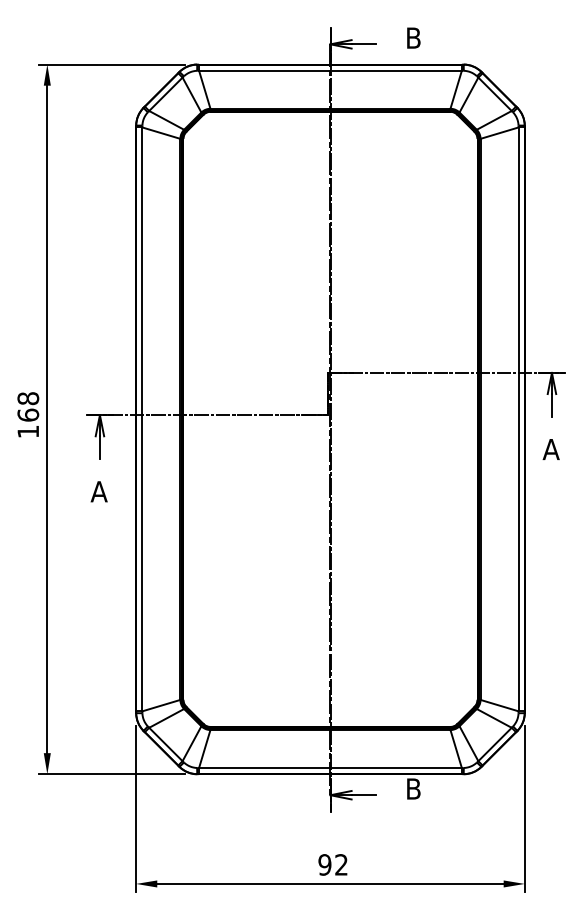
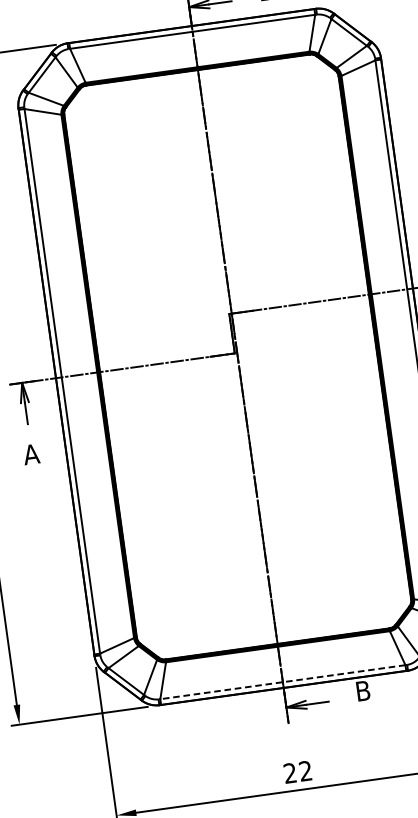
line: (329, 768) -> (282, 682), solid -> dashed
text: (324, 864) -> (289, 772), 92 -> 22

